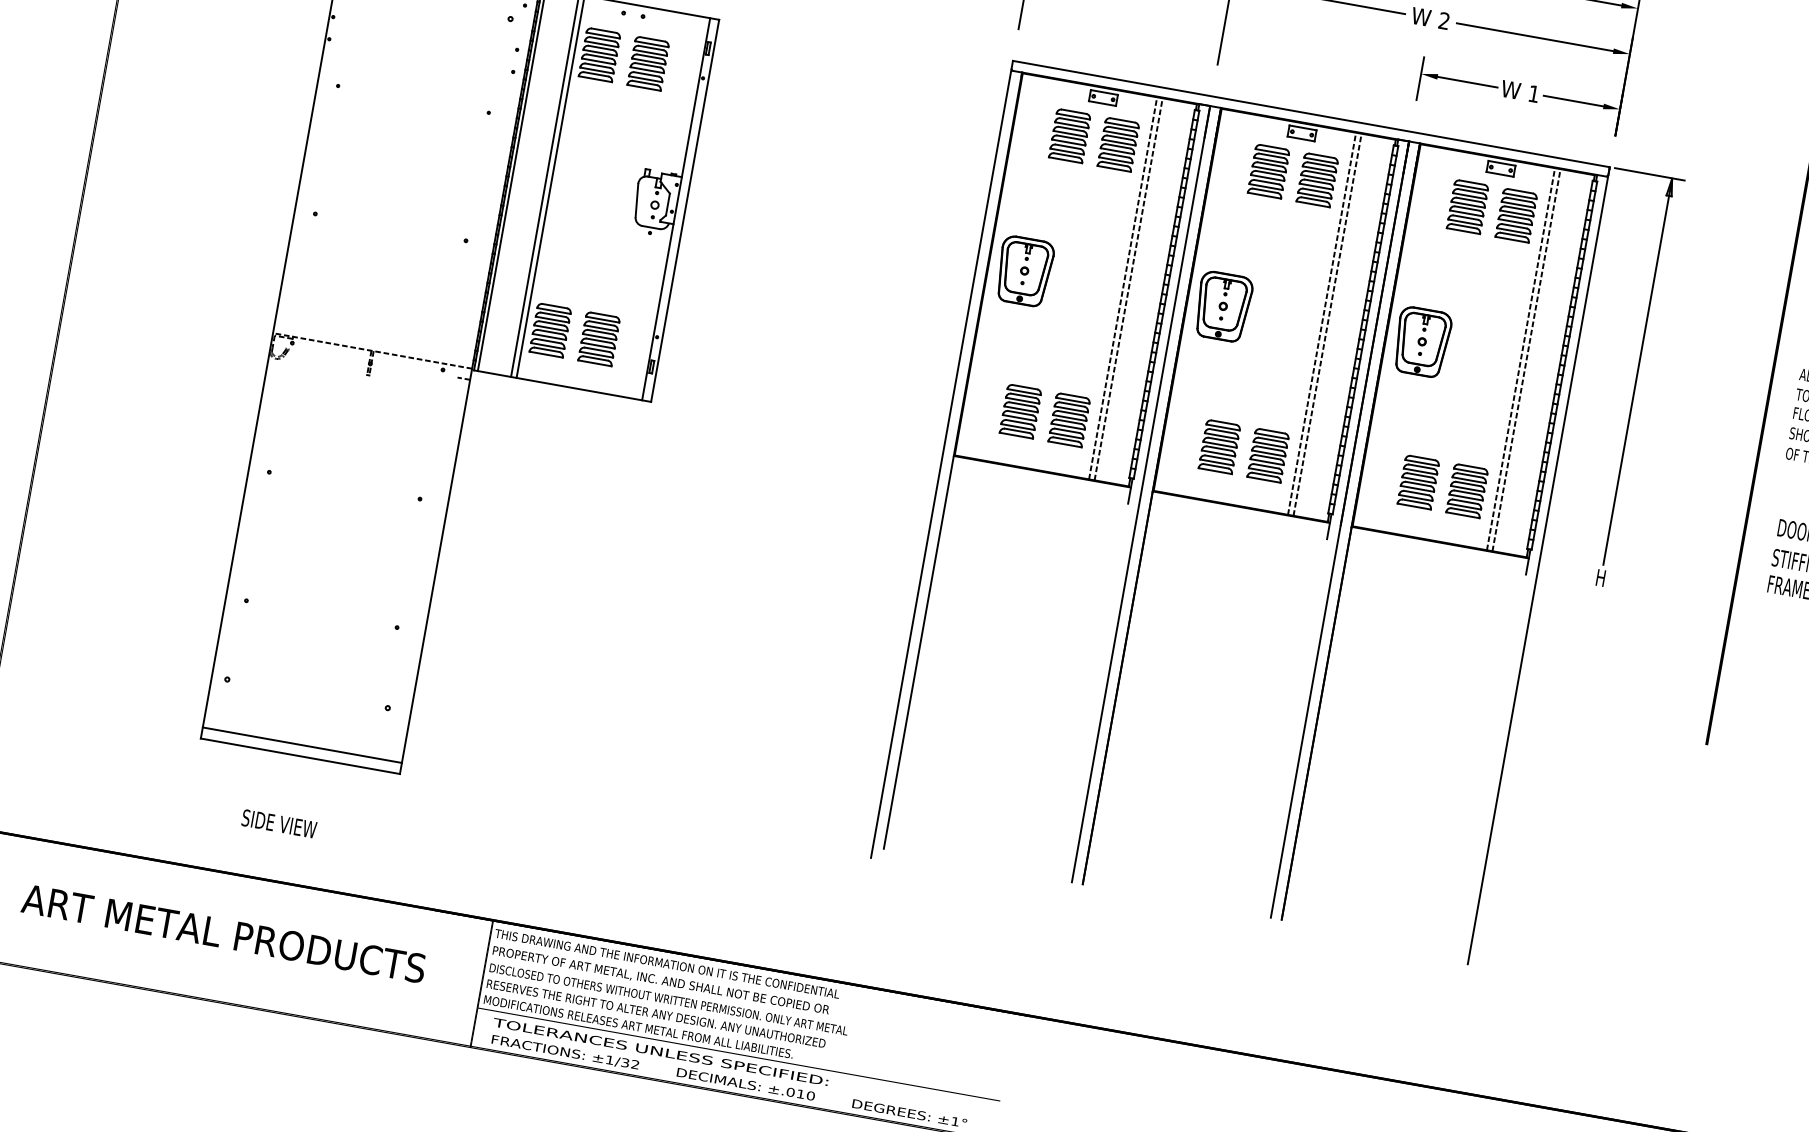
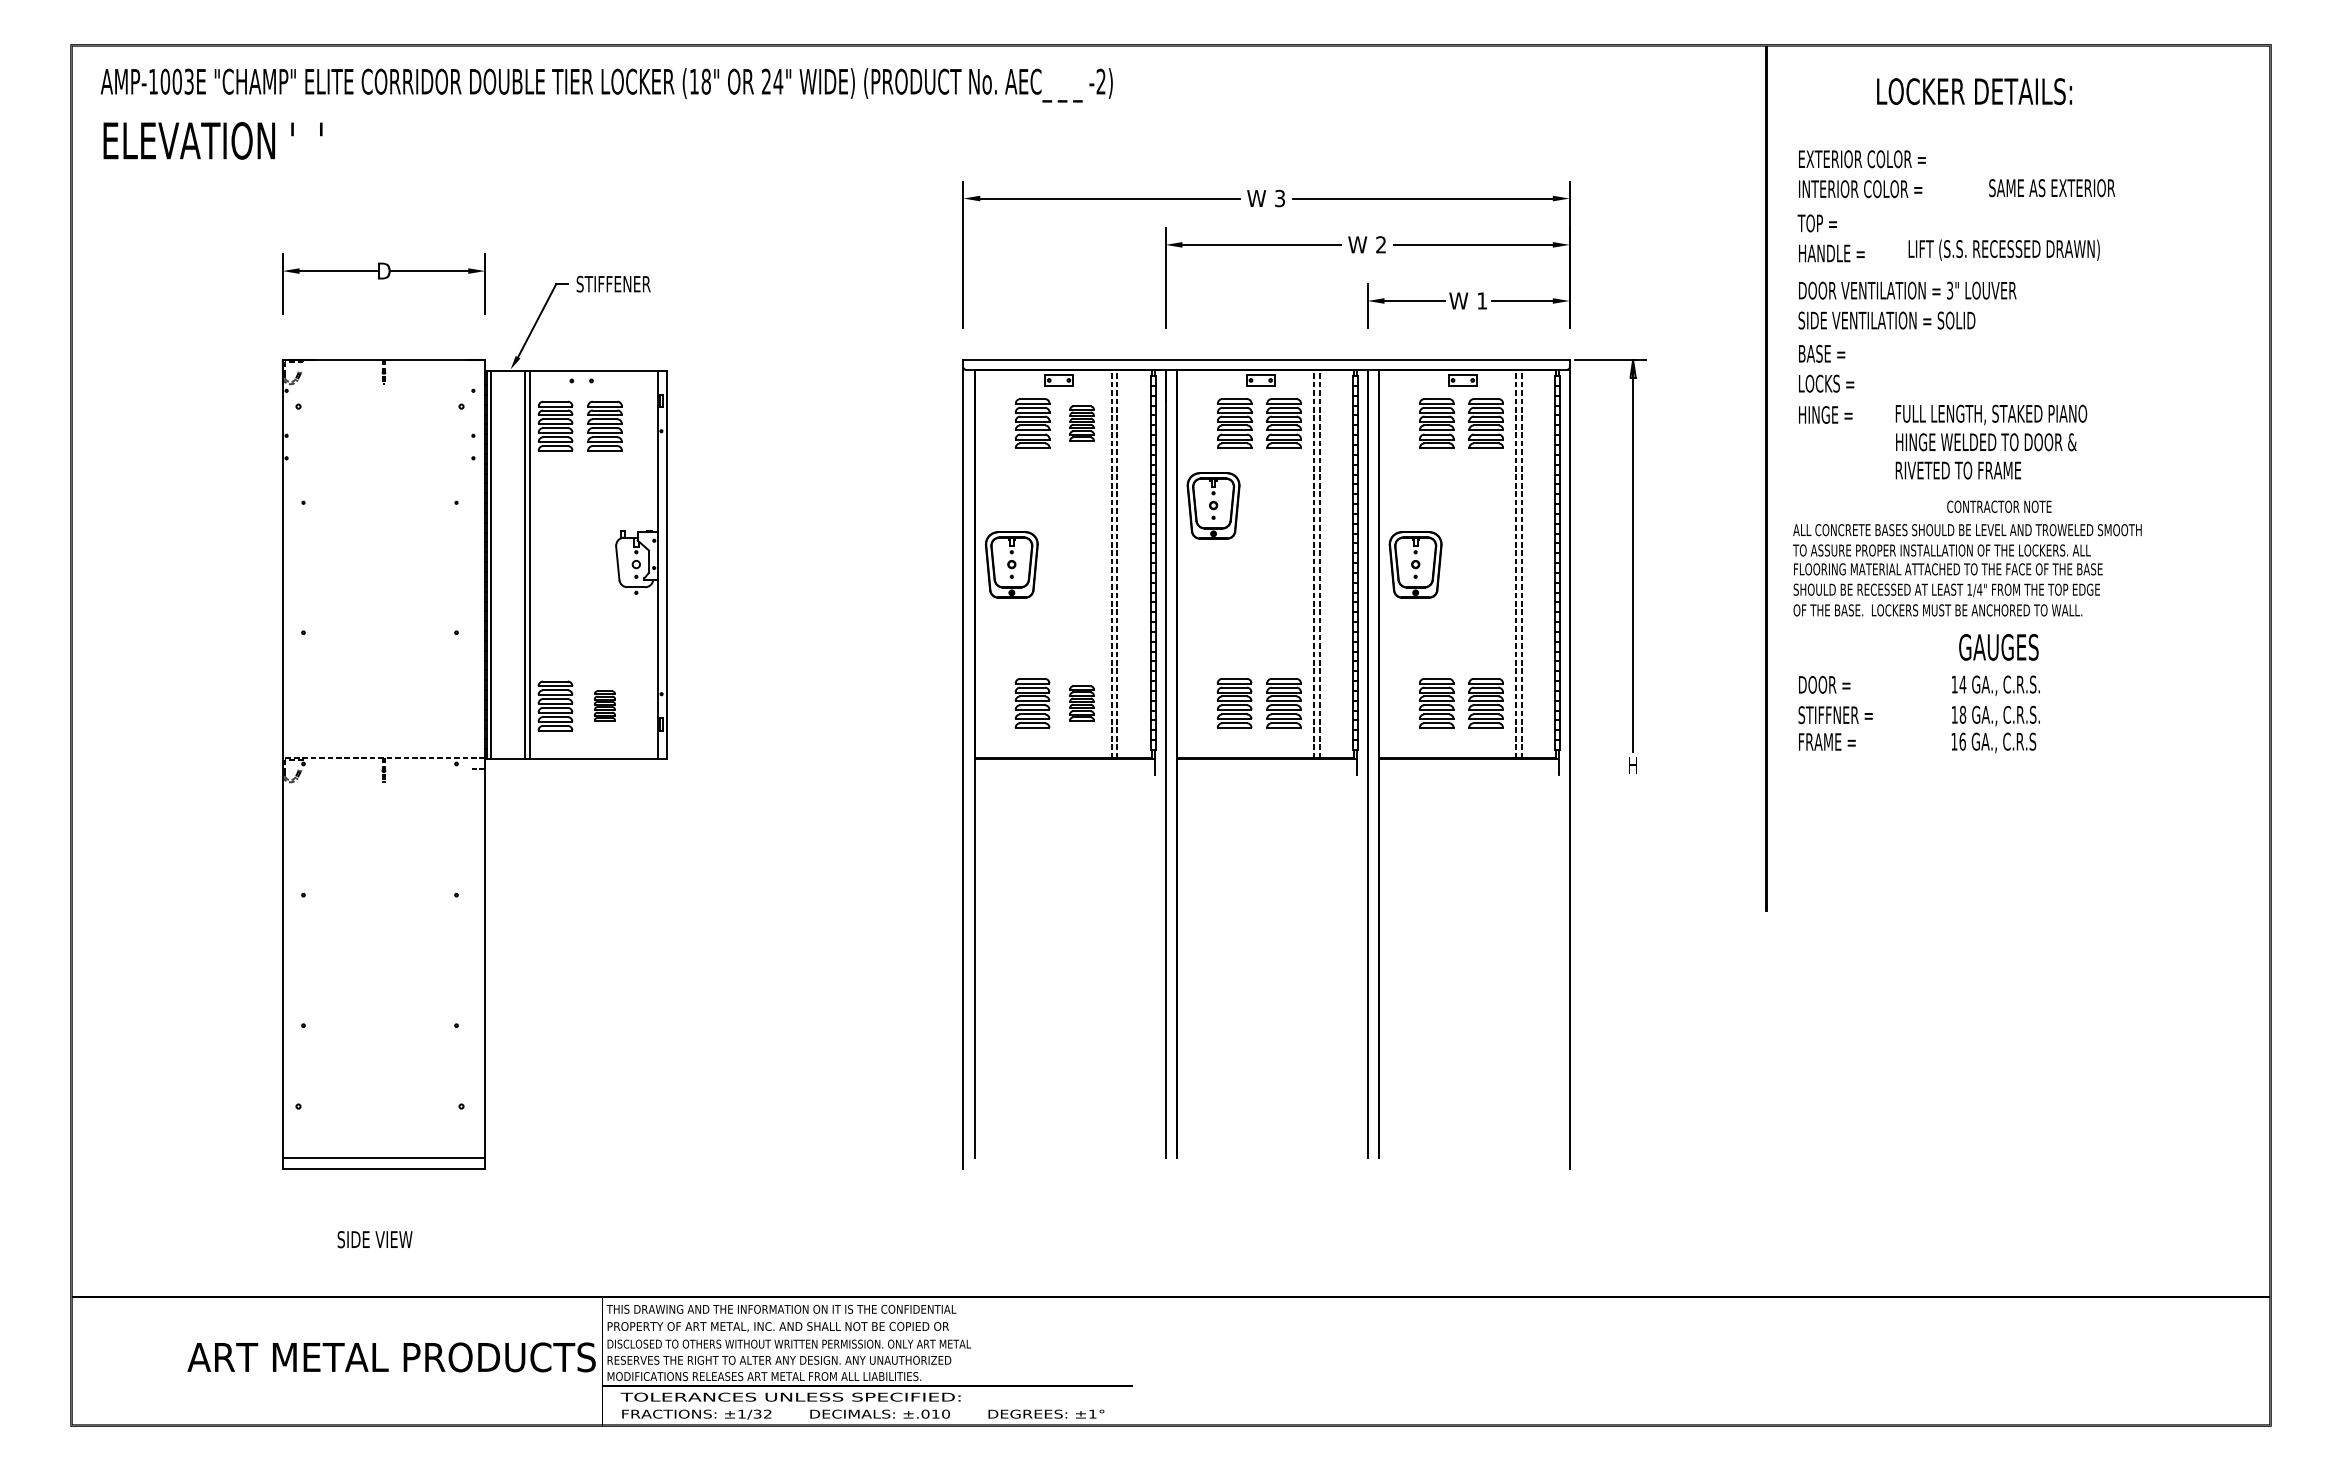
part: (1117, 144) -> (1081, 423), size x0.7
part: (1223, 306) -> (1213, 505), moved
part: (598, 338) -> (604, 705), size x0.6
part: (1068, 420) -> (1081, 703), size x0.7
text: (223, 933) -> (391, 1357), moved

